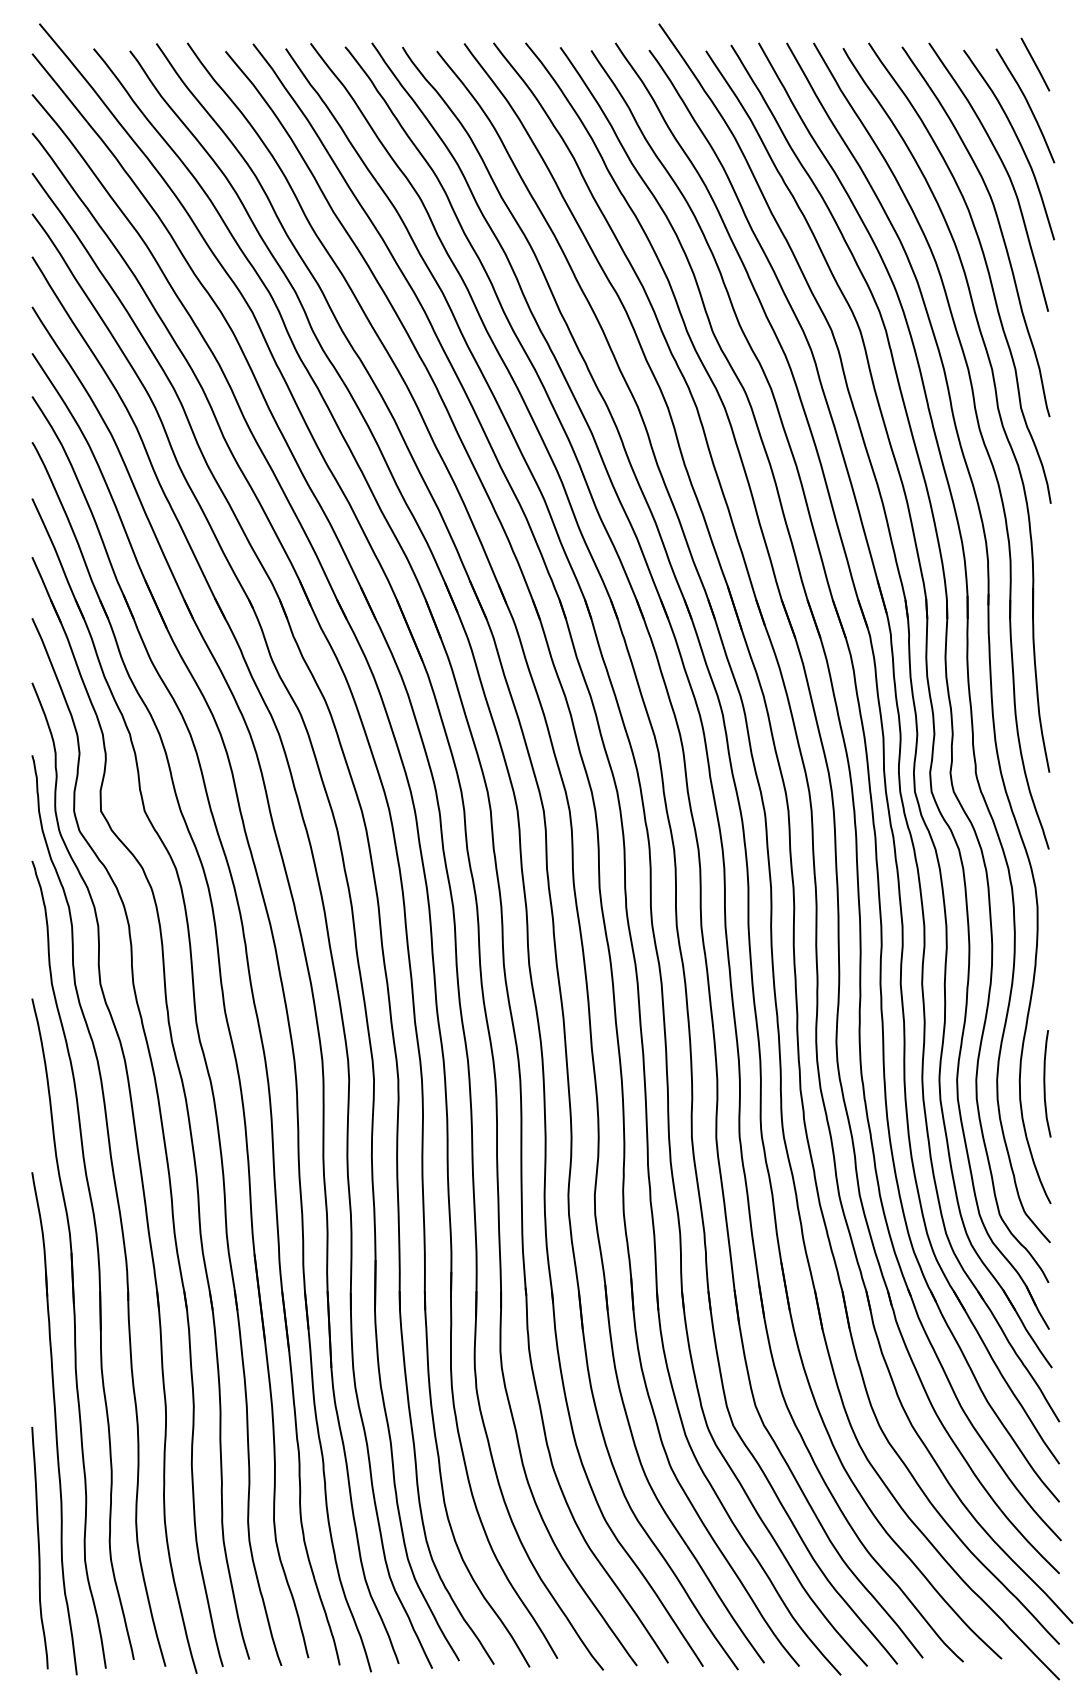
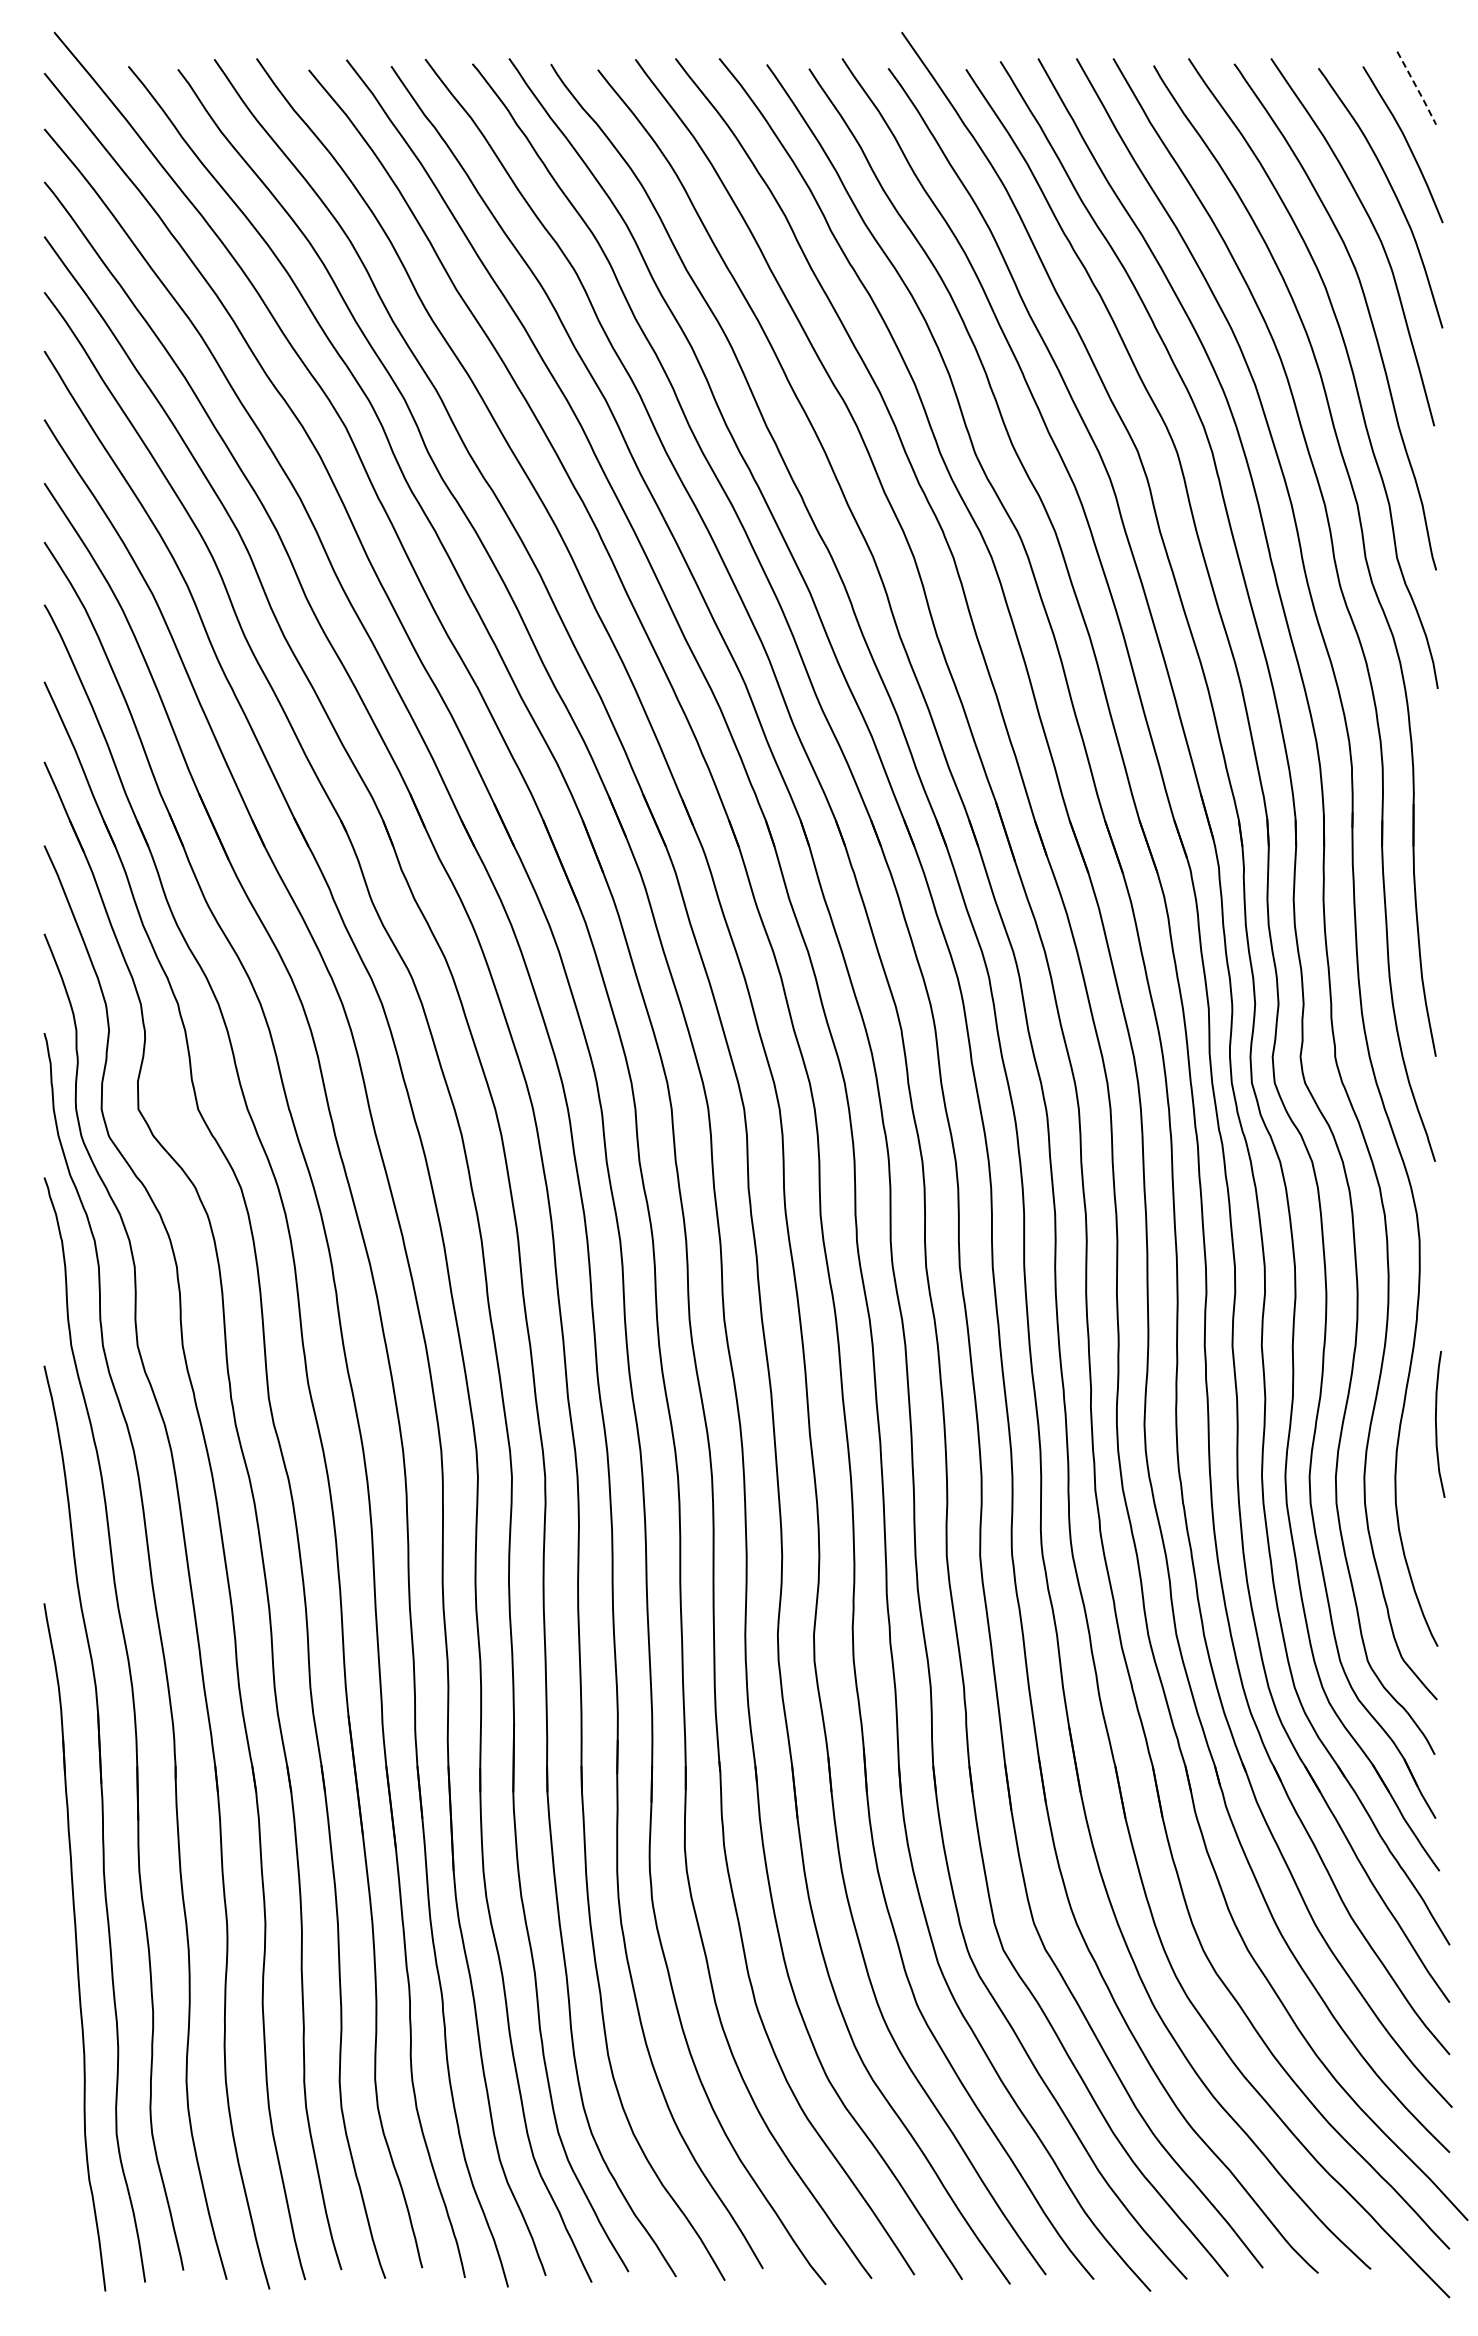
line: (1035, 64) -> (1417, 88), solid -> dashed
curve: (1044, 1083) -> (1436, 1424), moved
curve: (39, 1548) -> (54, 2117), removed

